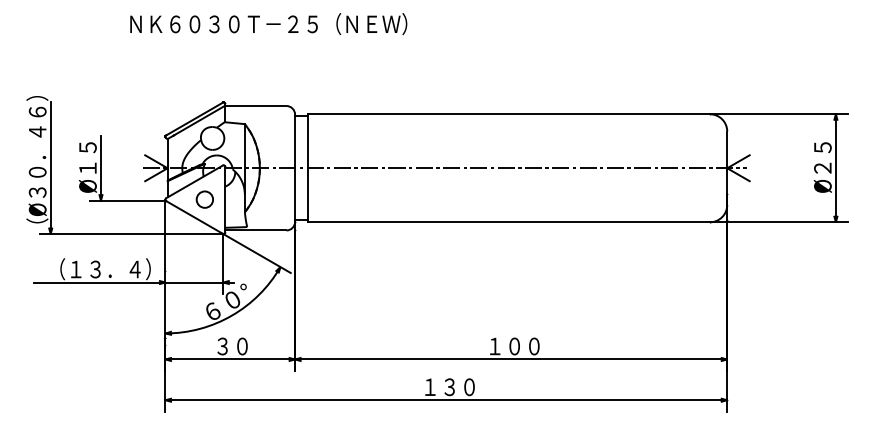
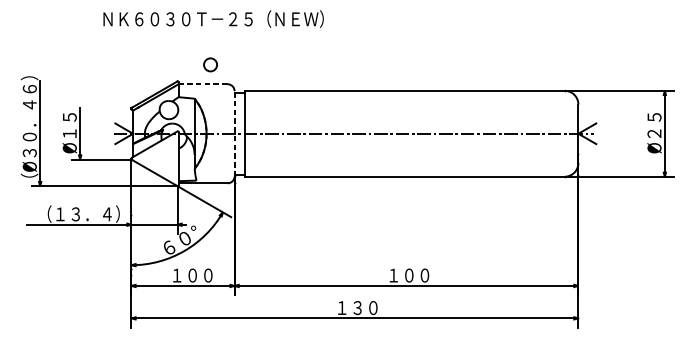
line: (255, 106) -> (203, 84), solid -> dashed
line: (295, 168) -> (234, 133), solid -> dashed
circle: (204, 199) -> (210, 64), moved
text: (242, 346) -> (192, 275), ３０ -> １００

